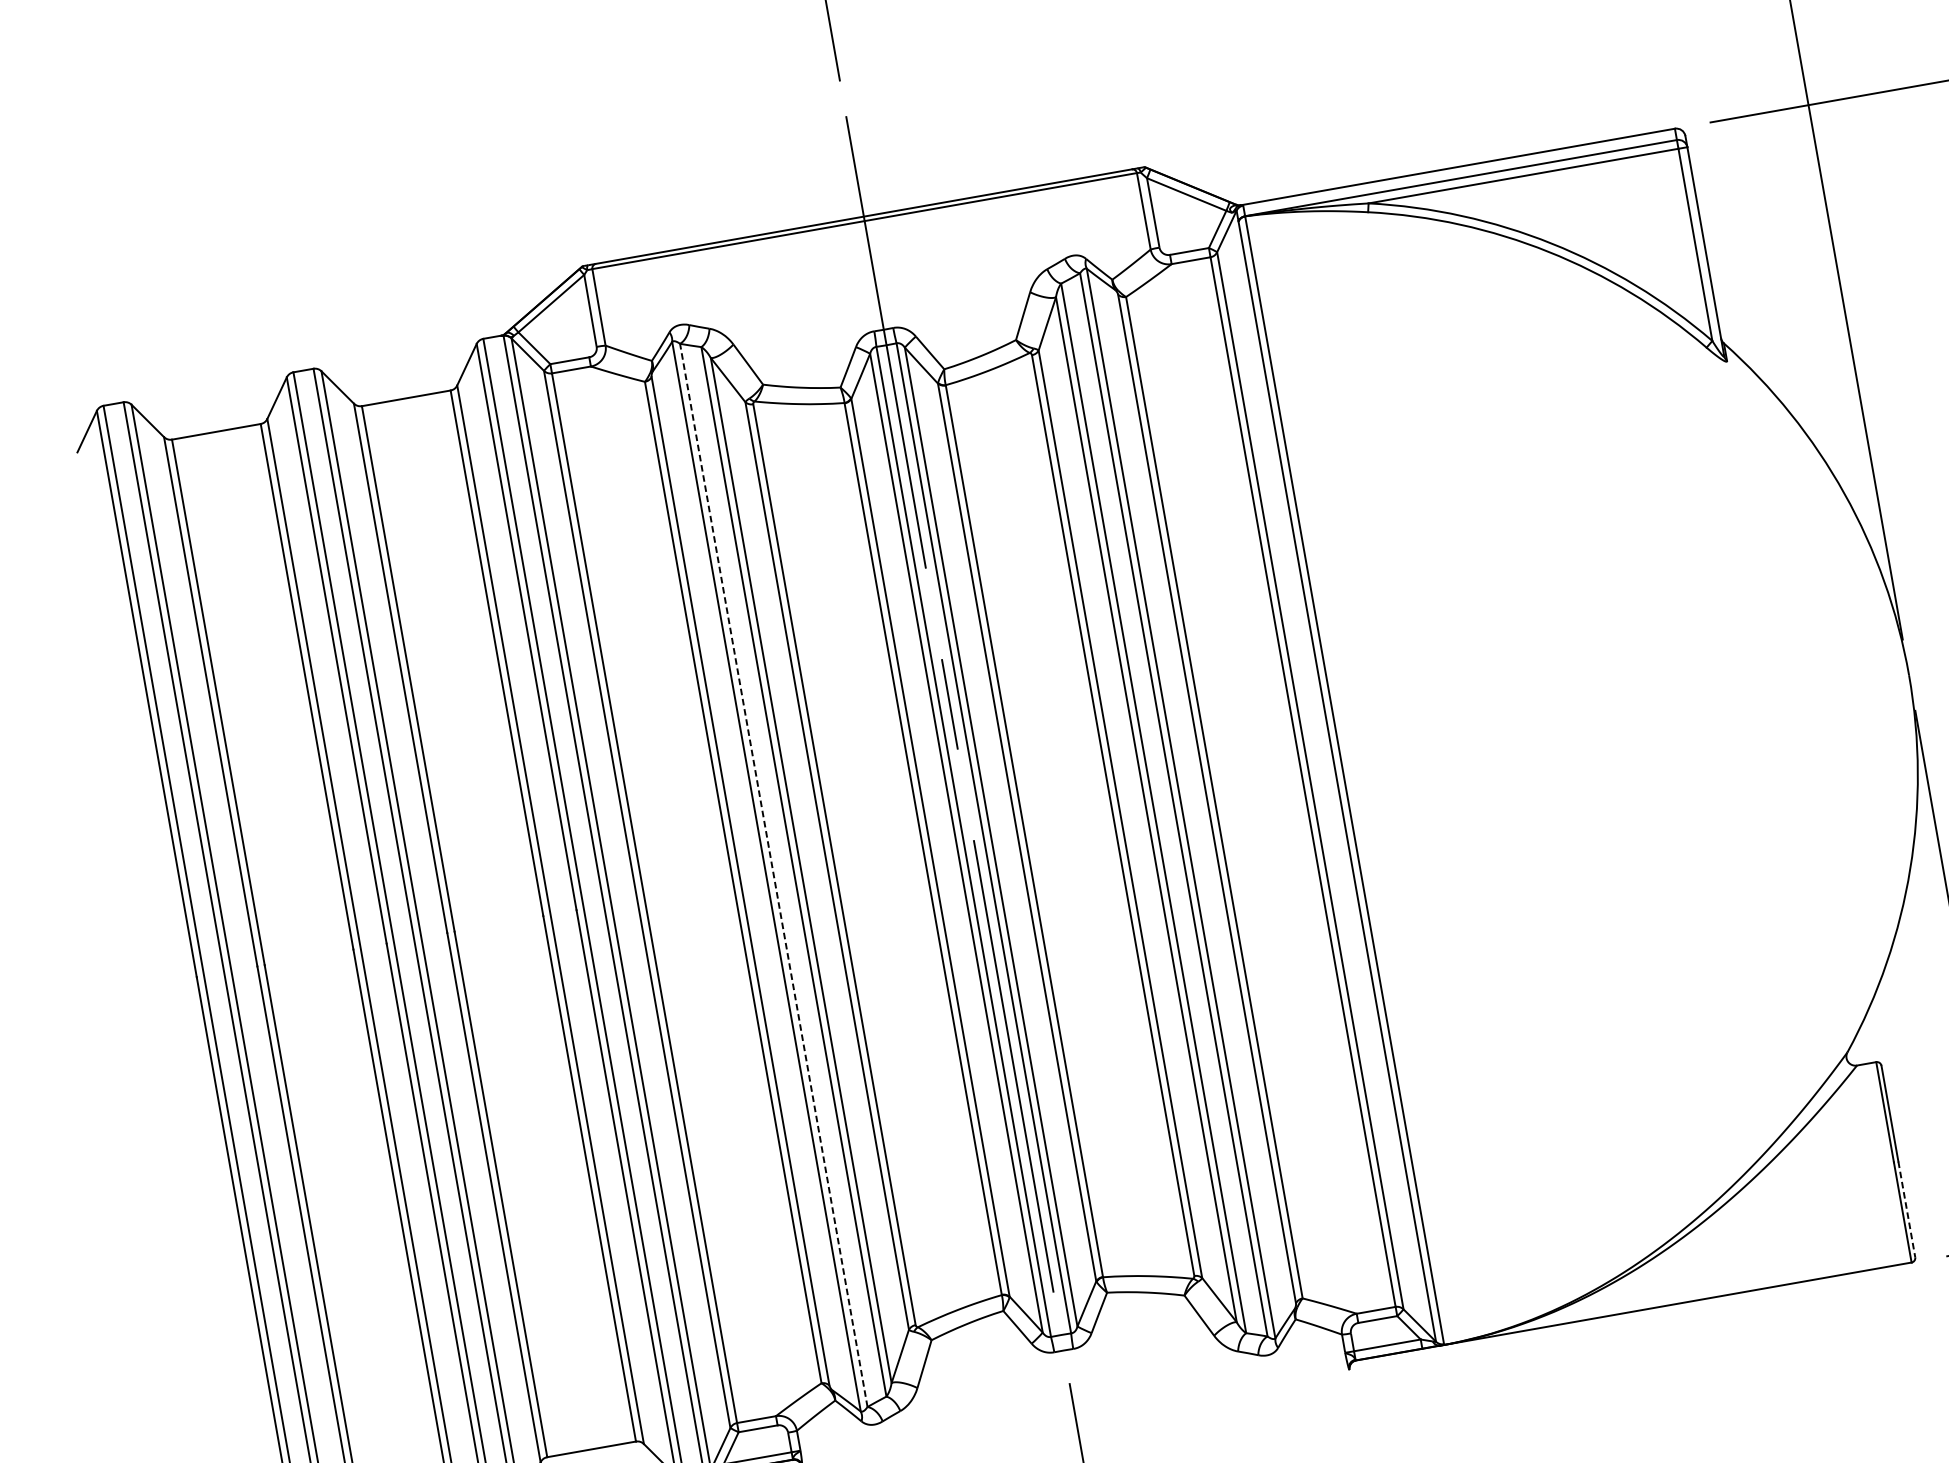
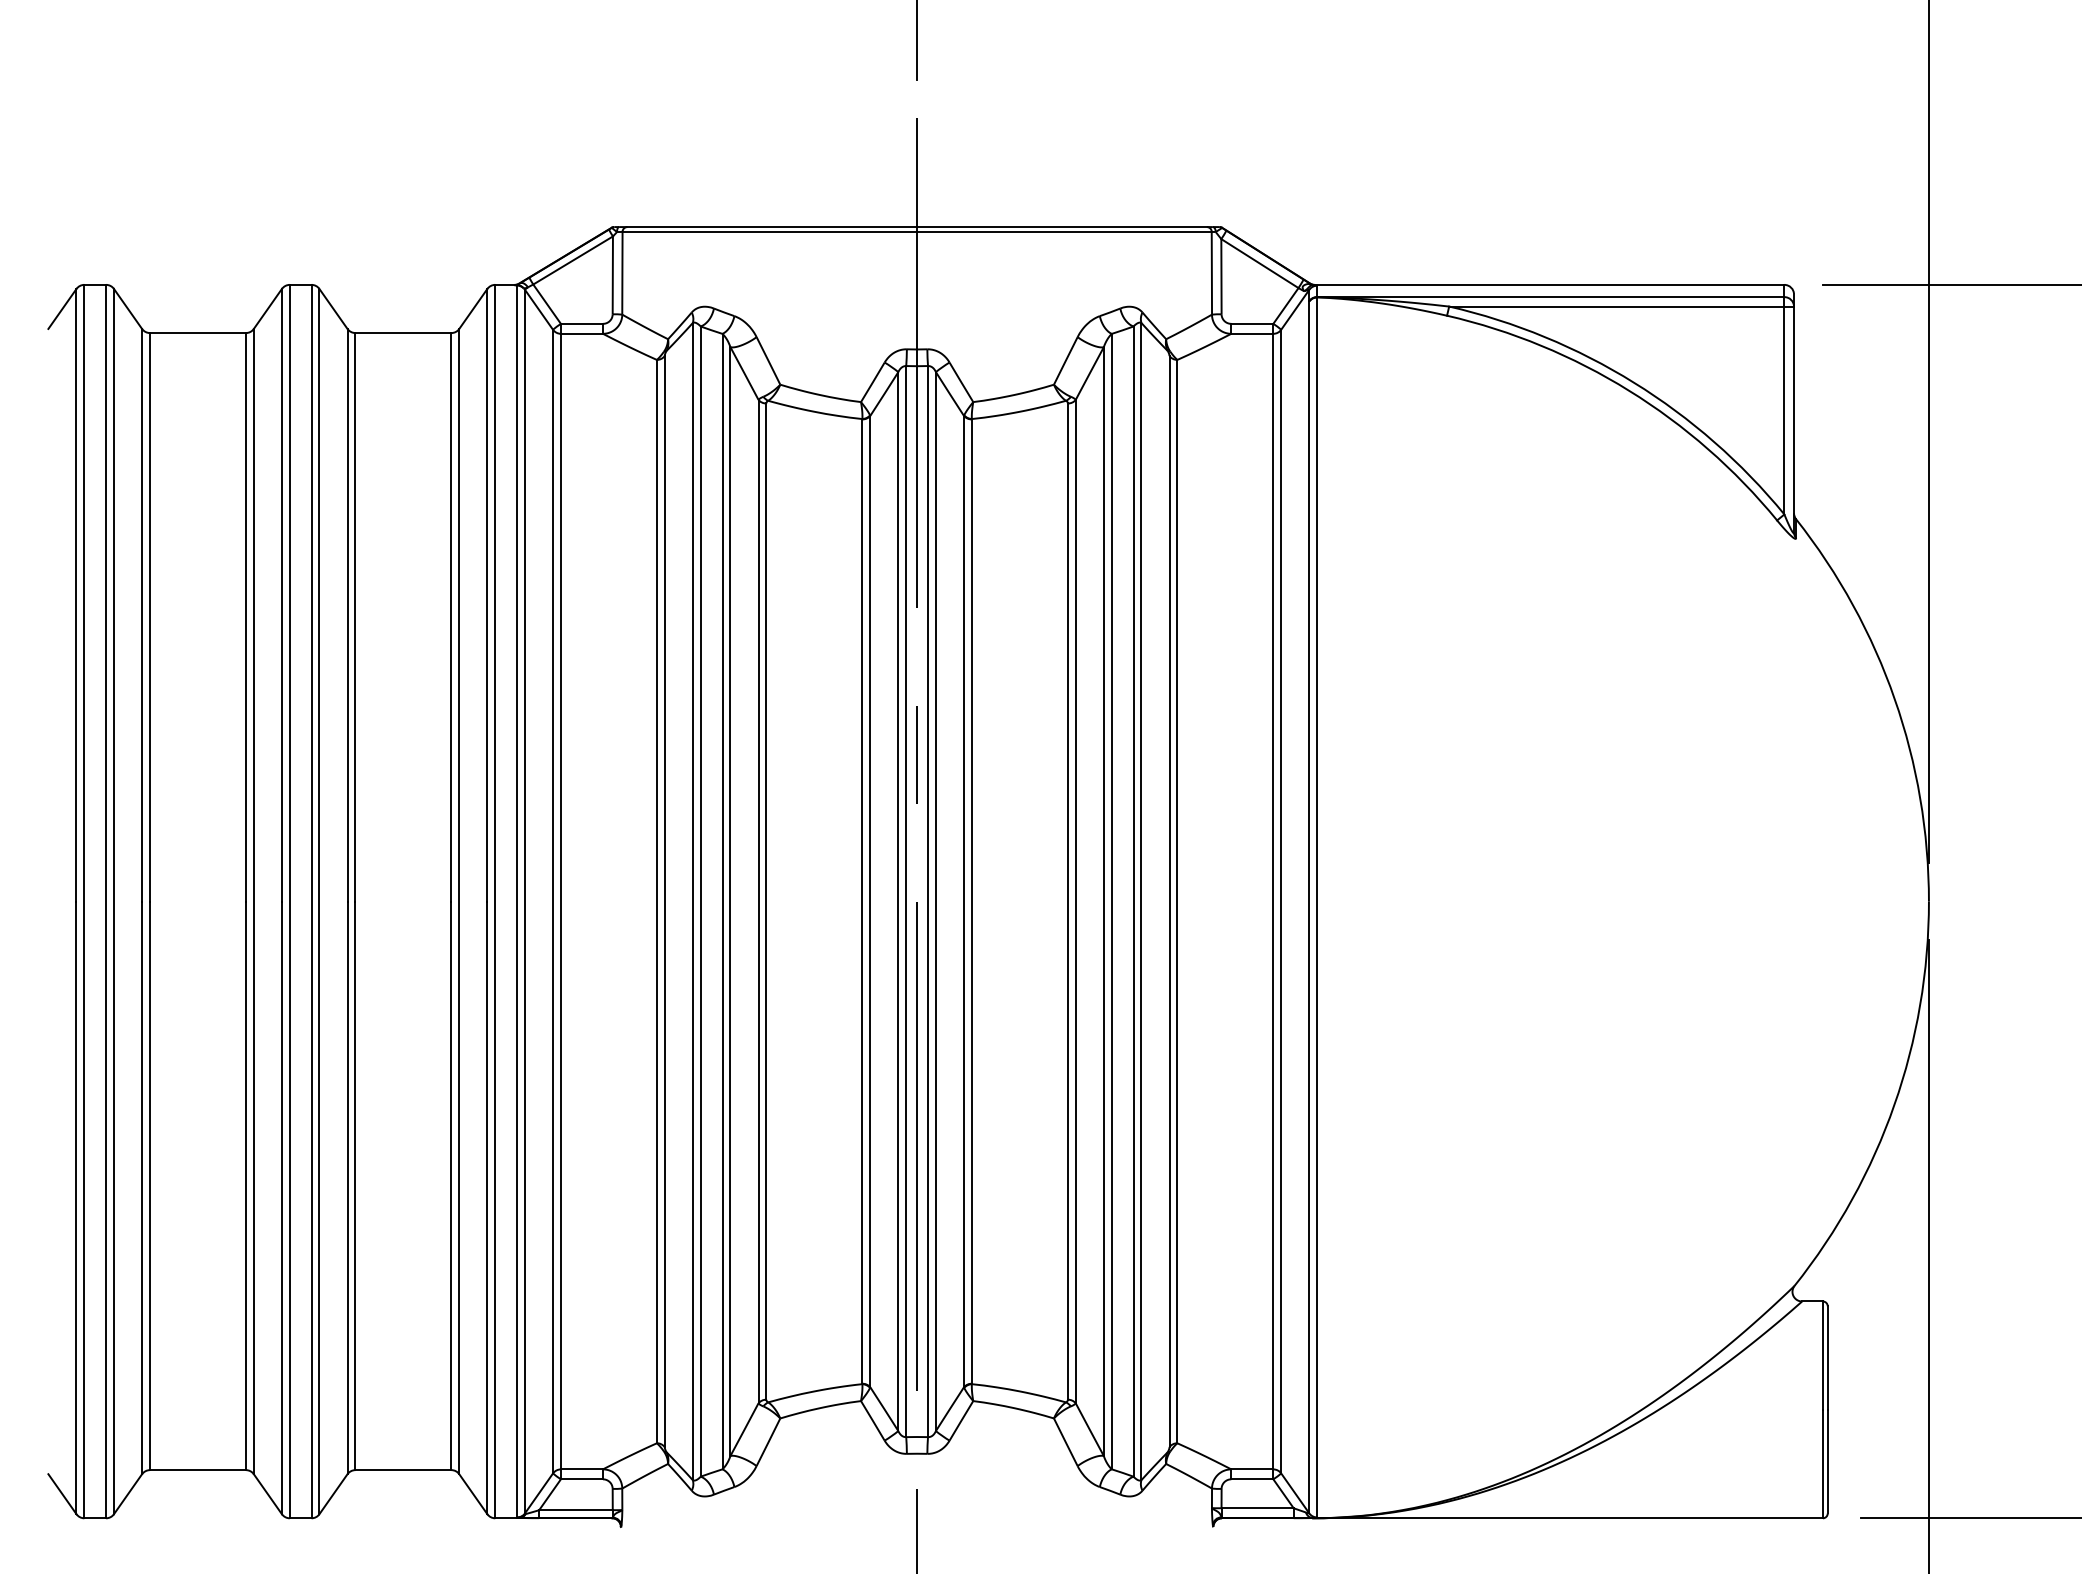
line: (773, 875) -> (700, 901), dashed -> solid
line: (1906, 1209) -> (1827, 1461), dashed -> solid

